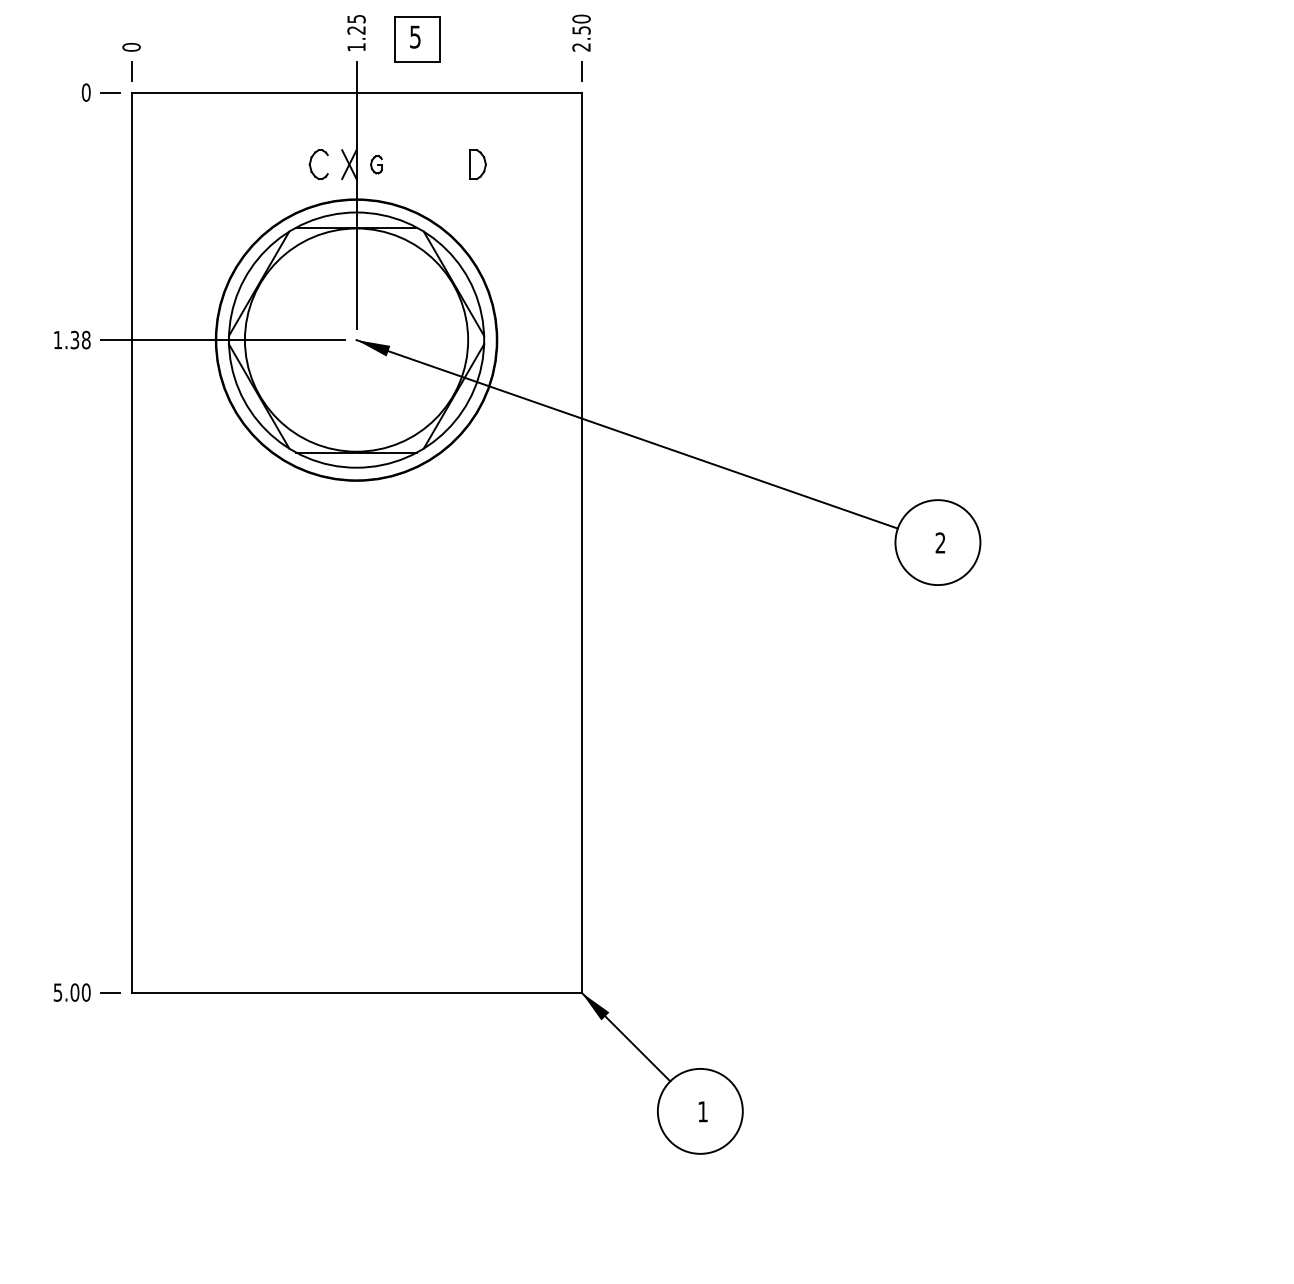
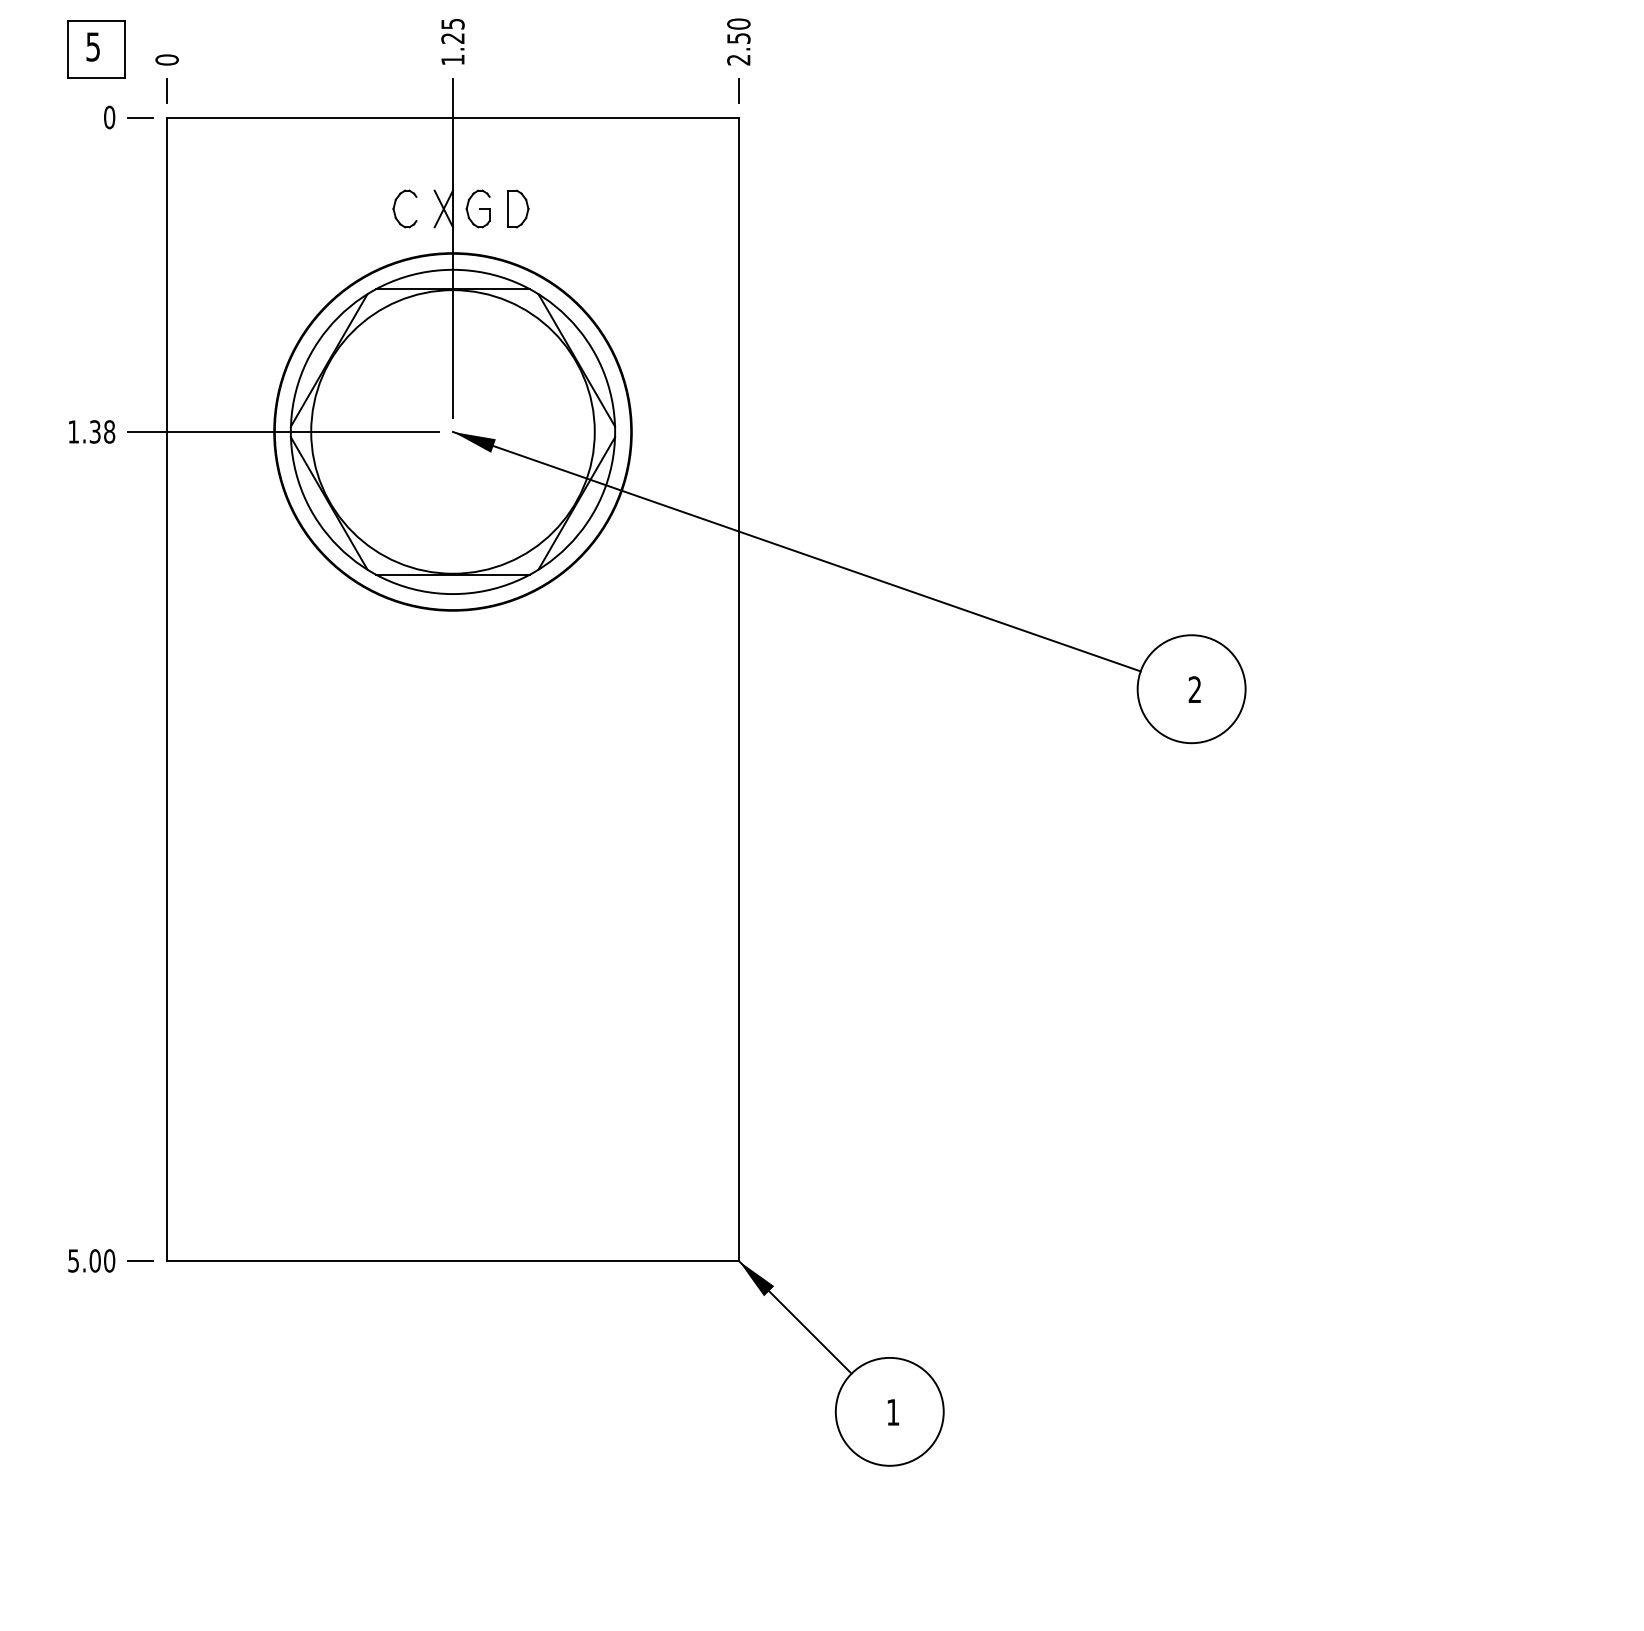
part: (417, 39) -> (95, 50), moved
part: (376, 164) -> (478, 208), size x1.67
part: (477, 164) -> (517, 208), moved

